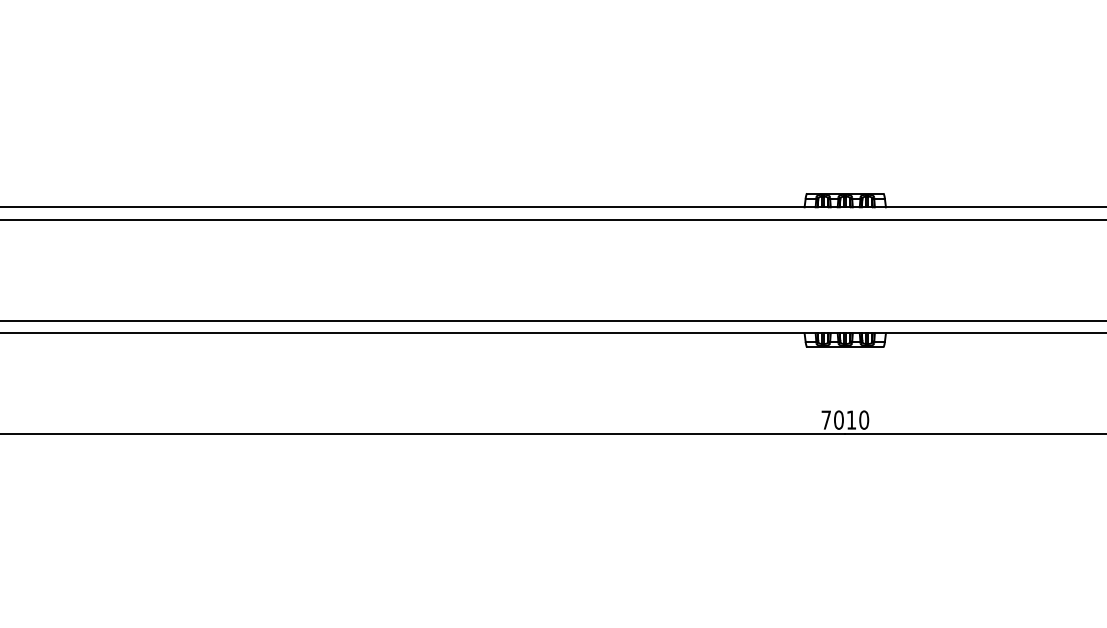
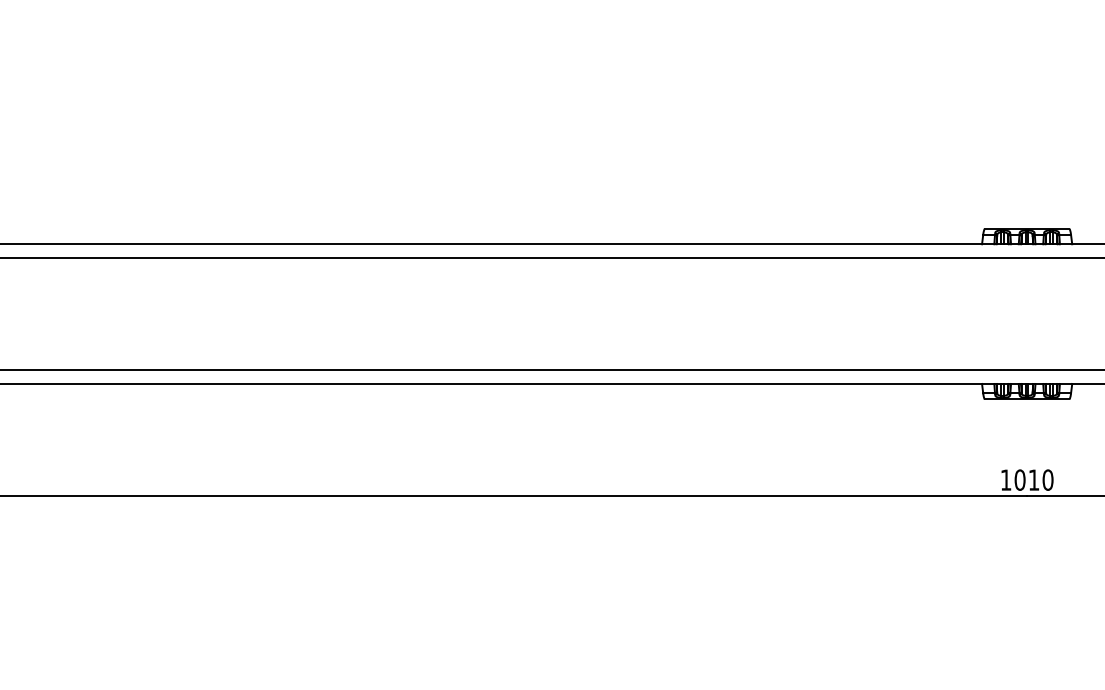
text: (825, 419) -> (1005, 479), 7010 -> 1010

